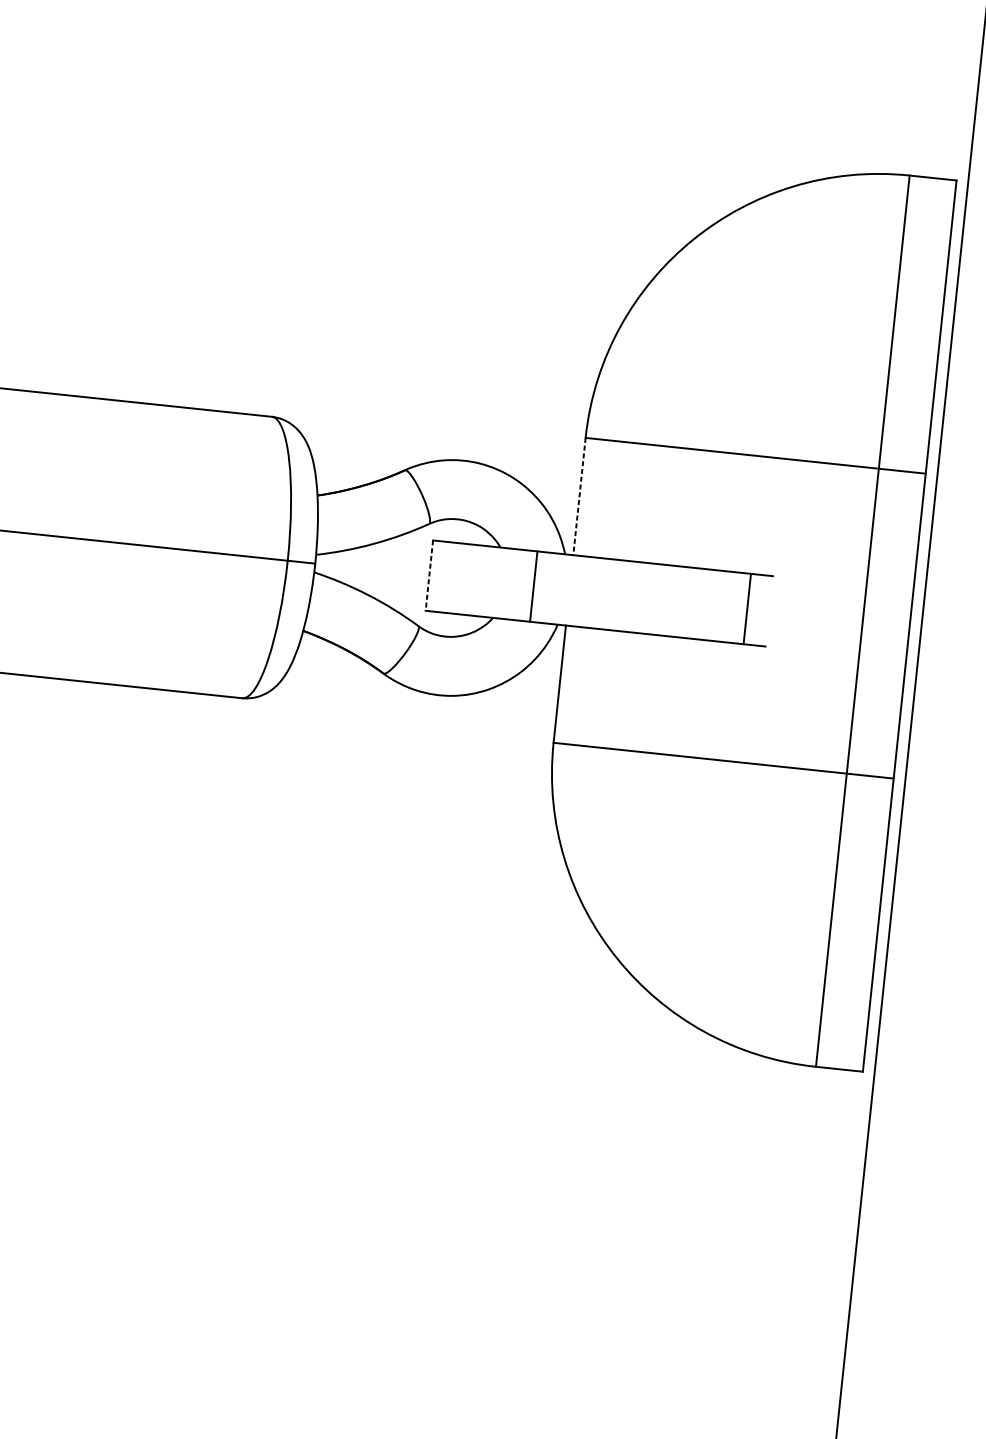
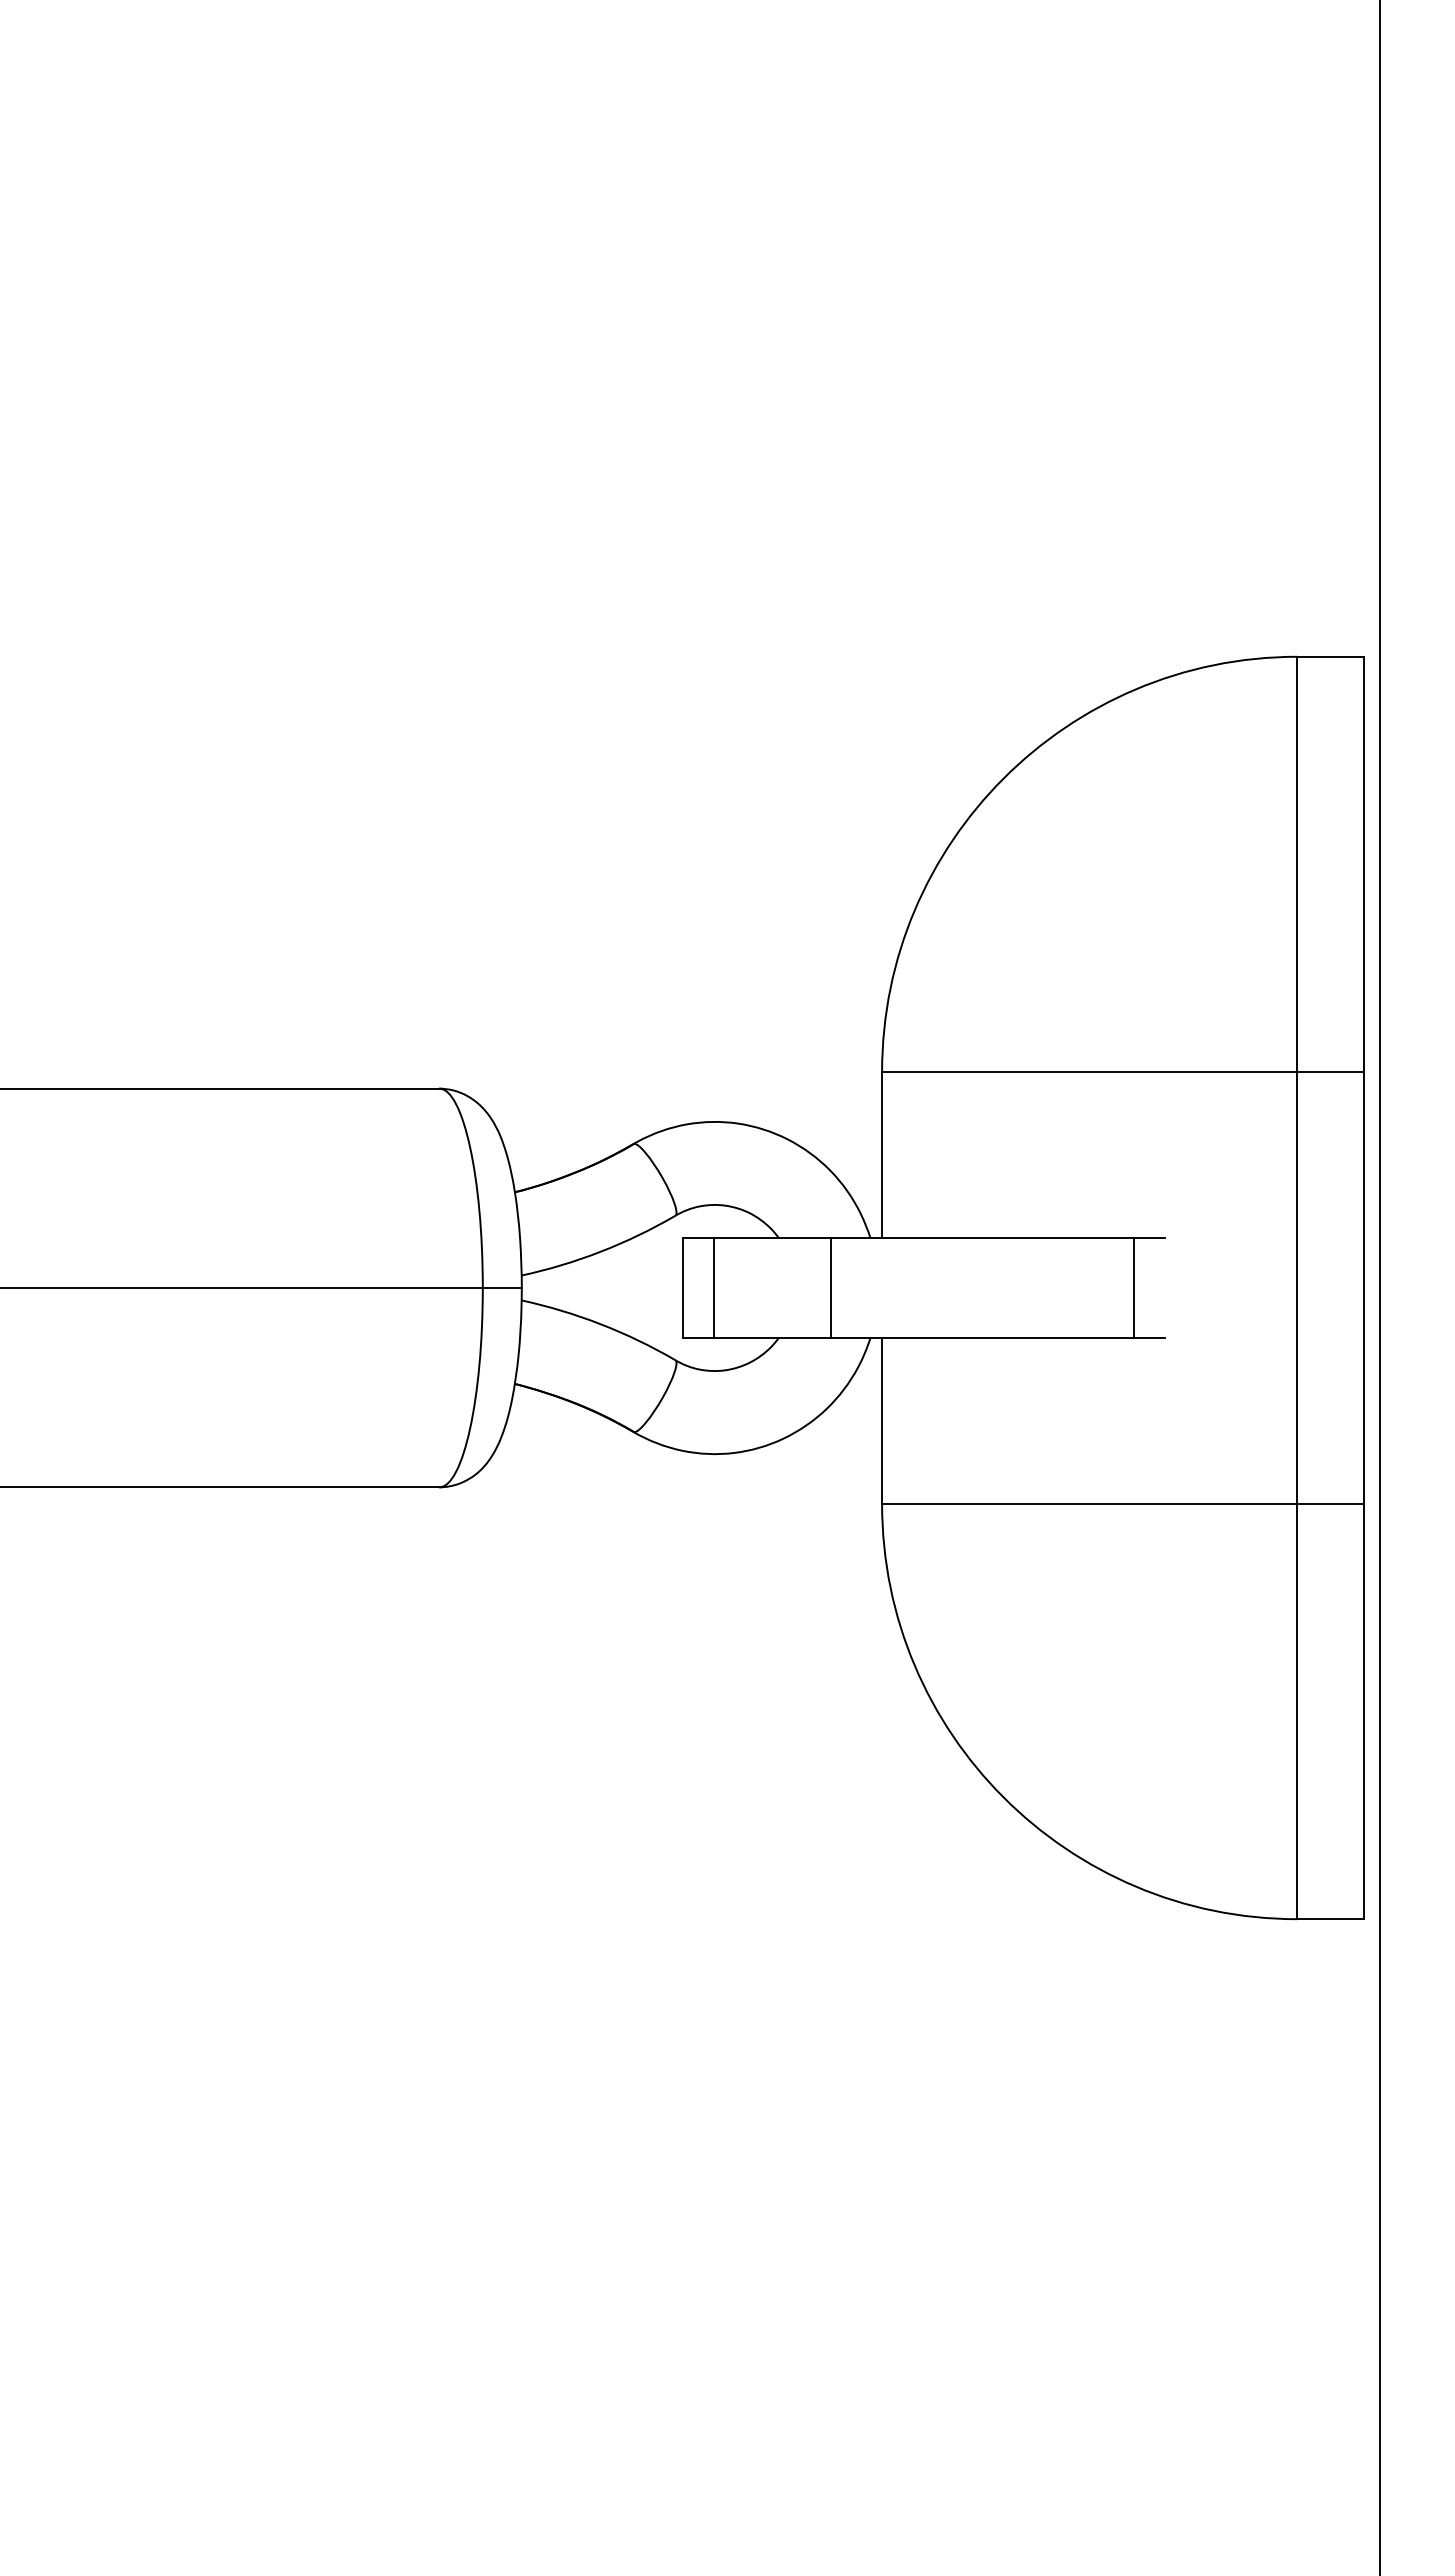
line: (579, 496) -> (882, 1155), dashed -> solid
line: (429, 575) -> (683, 1287), dashed -> solid
line: (450, 577) -> (713, 1287), added

